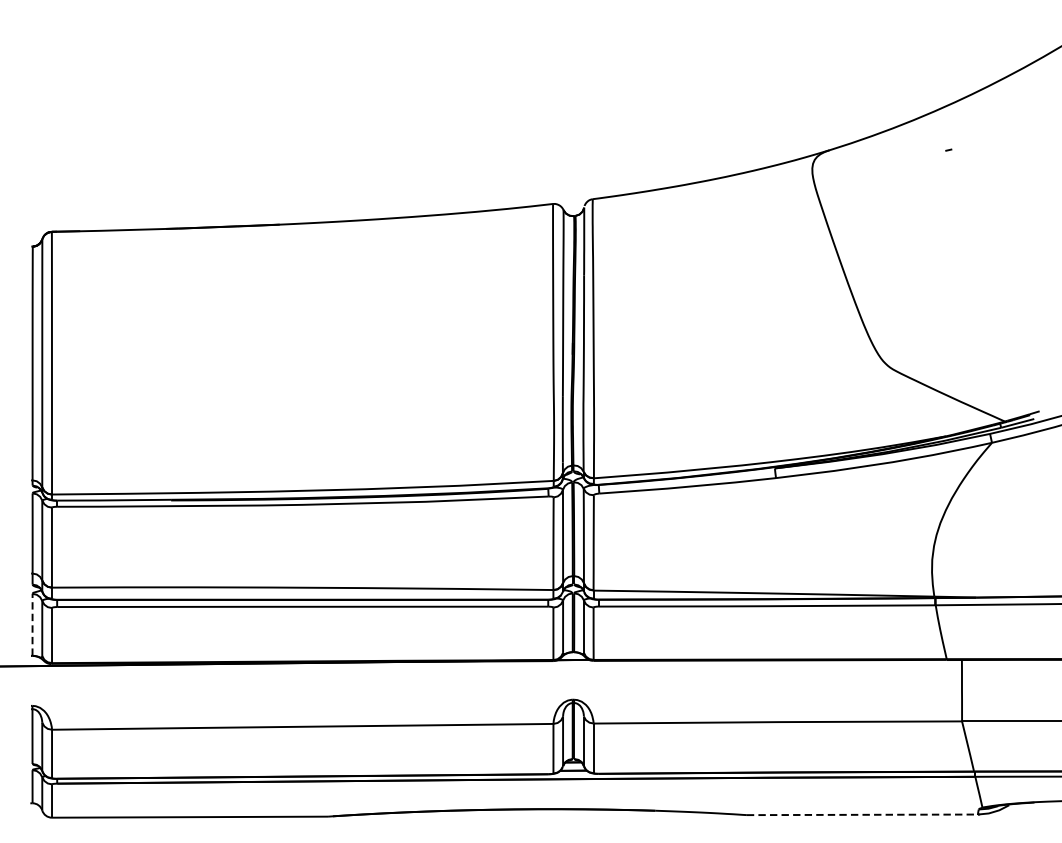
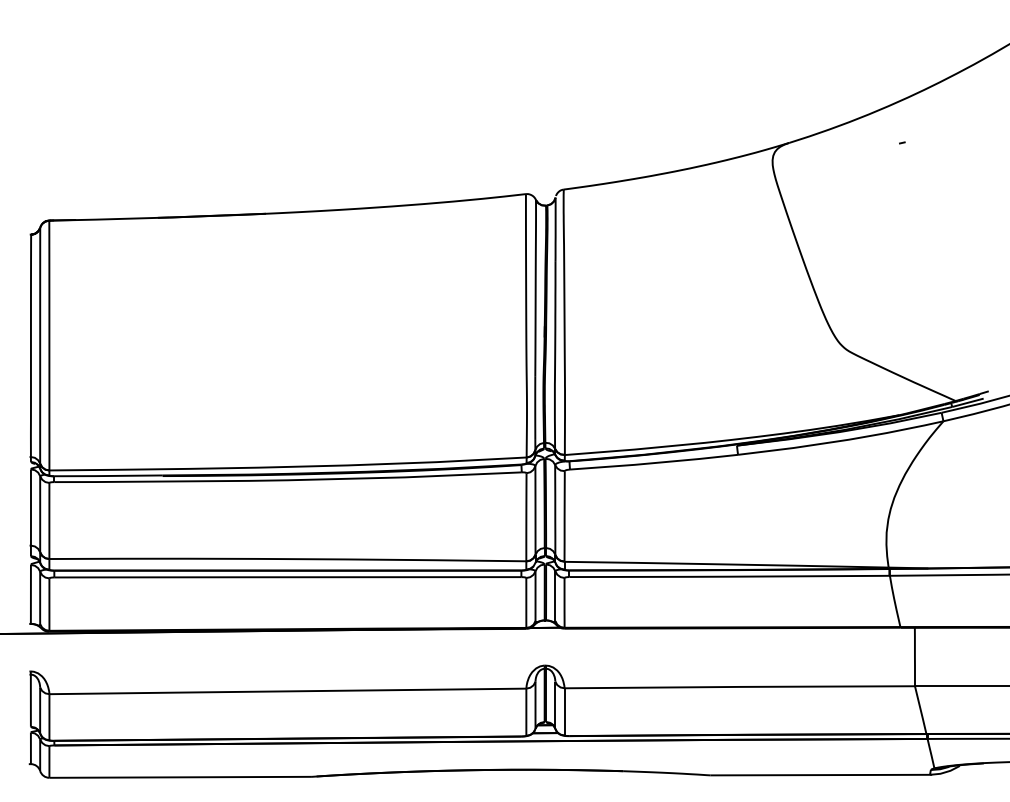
line: (32, 624) -> (30, 594), dashed -> solid
line: (862, 815) -> (820, 775), dashed -> solid

